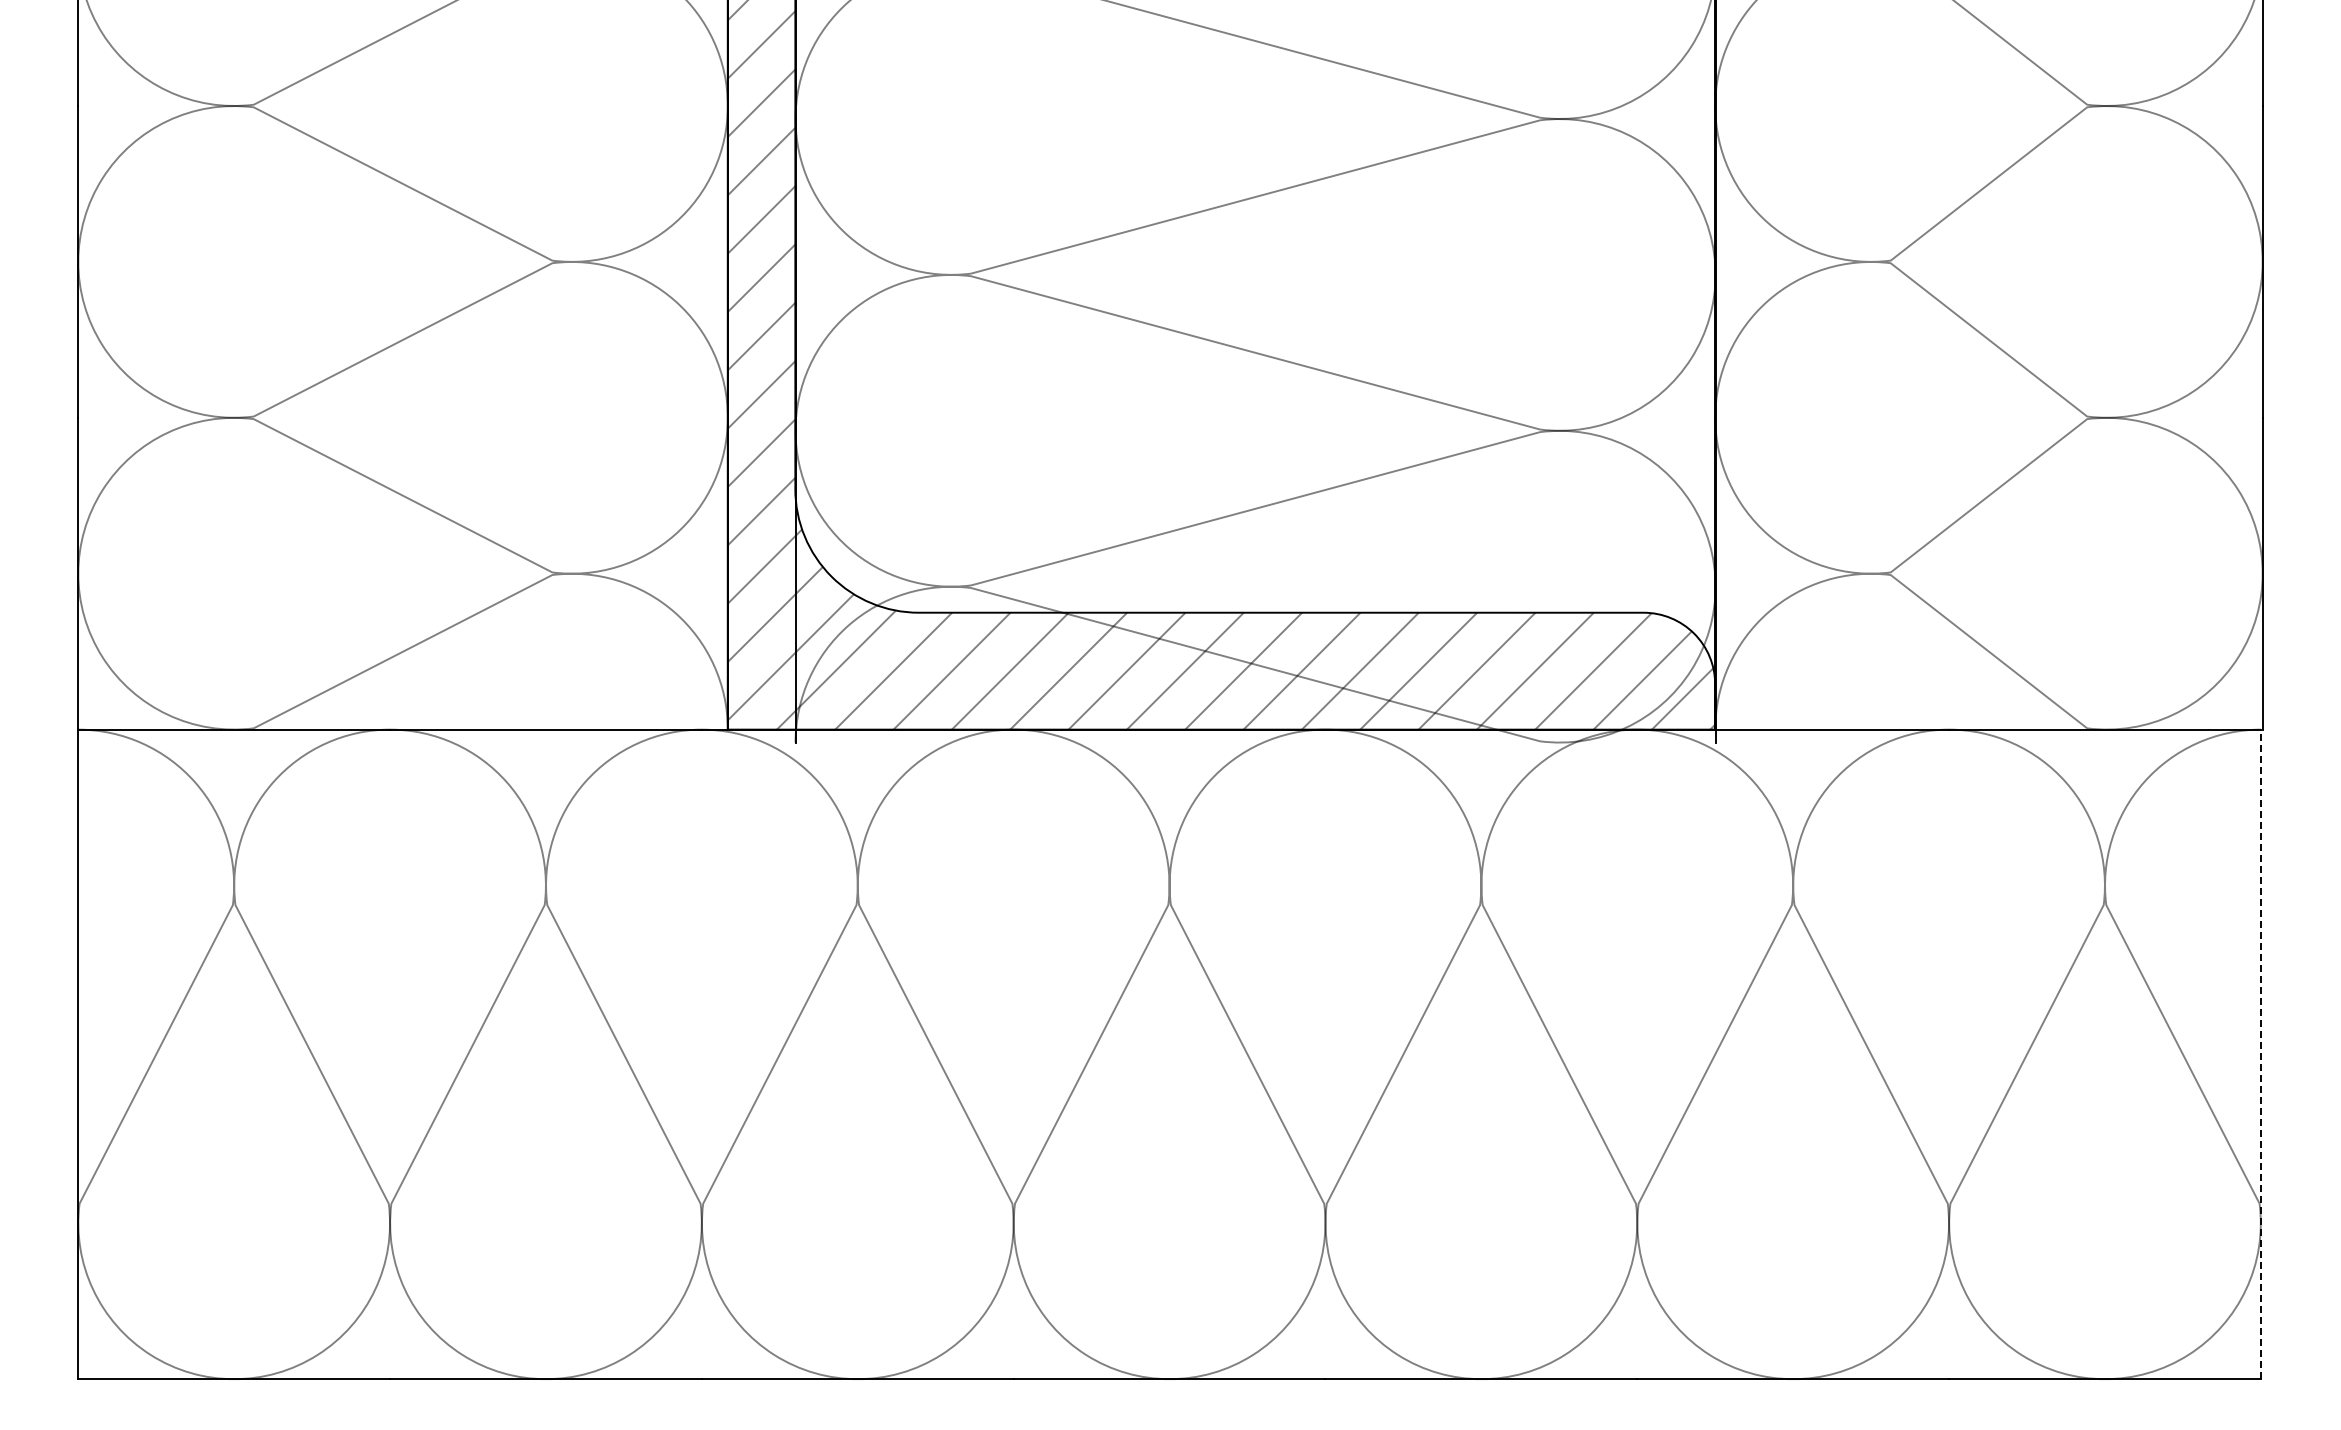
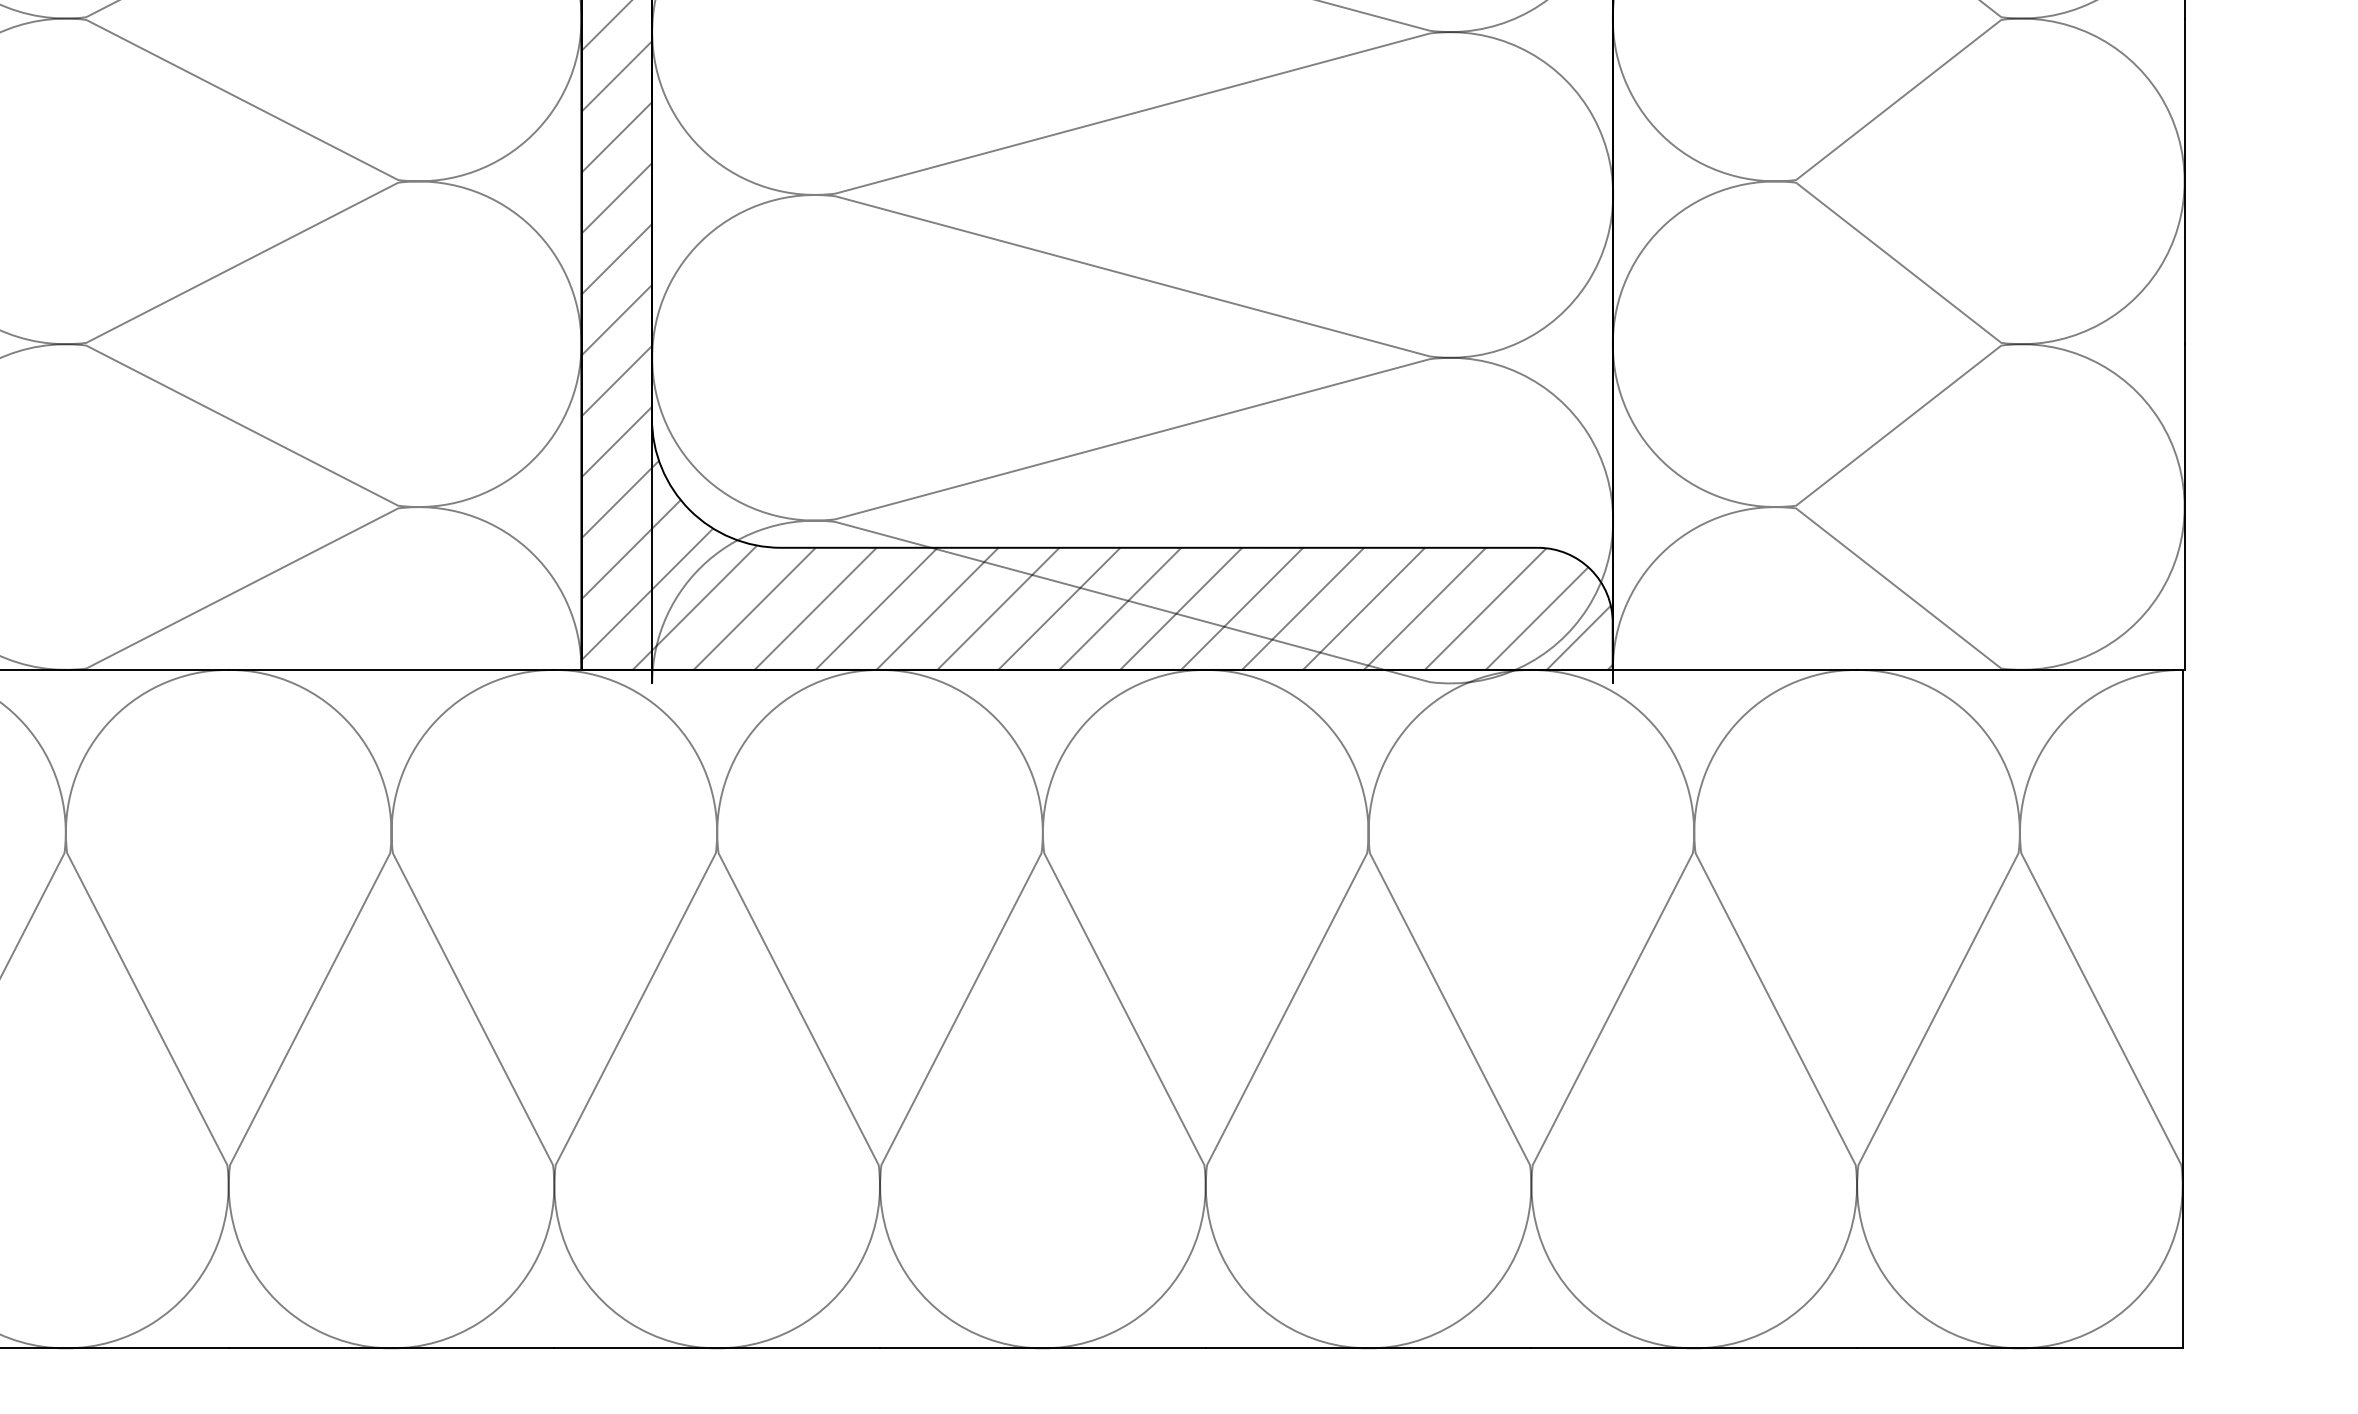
line: (2260, 1054) -> (2182, 1009), dashed -> solid

